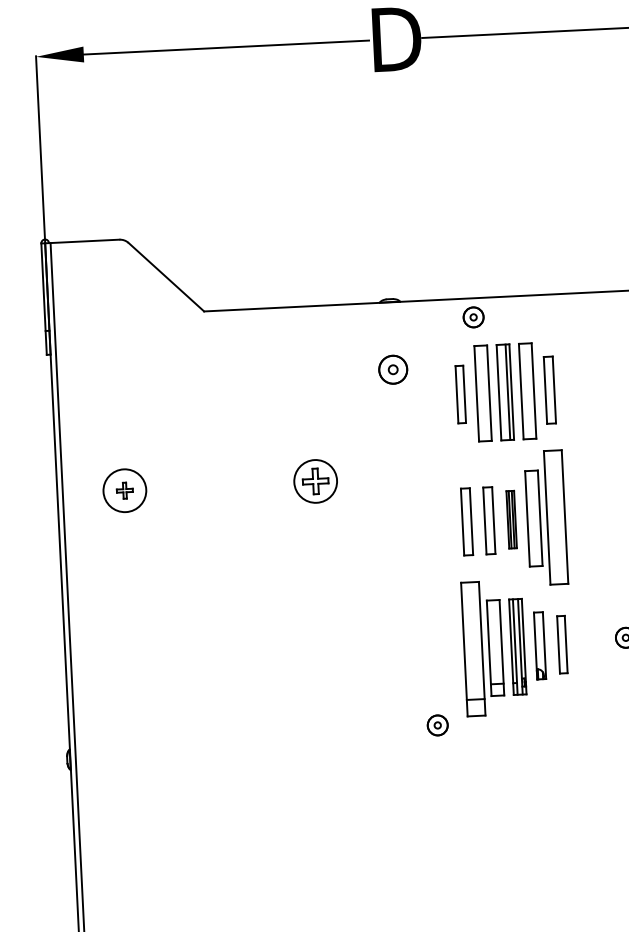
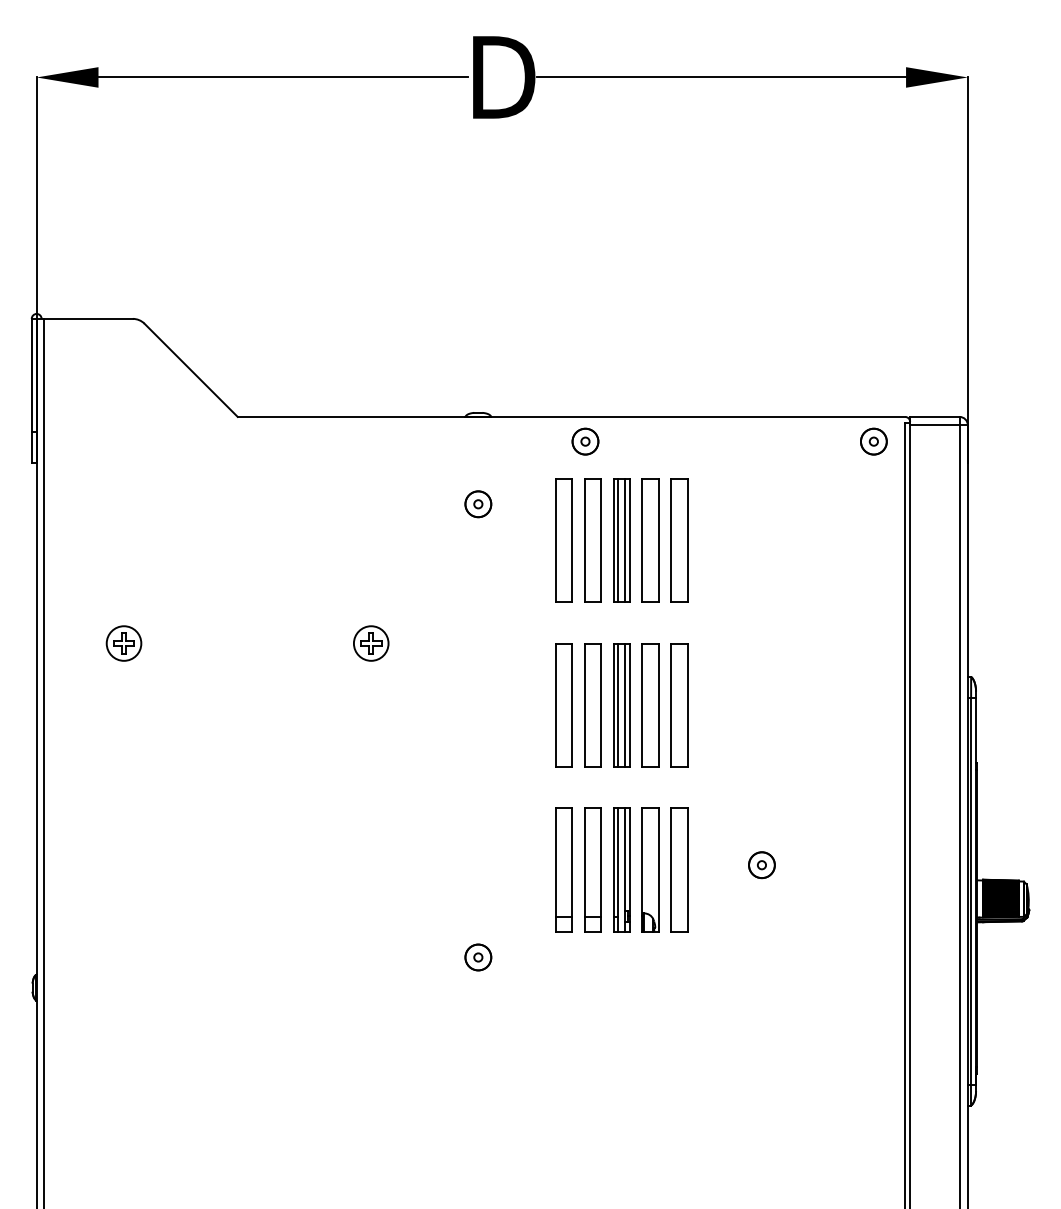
part: (393, 369) -> (478, 504), size x0.71
part: (549, 390) -> (679, 540), size x1.43
line: (502, 392) -> (618, 540), added
part: (460, 394) -> (563, 540), size x1.67
part: (316, 481) -> (371, 643), size x0.62
circle: (124, 490) -> (123, 643), size x0.62
part: (556, 517) -> (679, 705), size x0.71
part: (511, 519) -> (621, 705), size x1.67
part: (489, 520) -> (592, 705), size x1.43
part: (466, 521) -> (563, 705), size x1.43
part: (562, 644) -> (679, 869), size x1.67
part: (540, 645) -> (650, 869), size x1.43
part: (472, 648) -> (563, 869), size x0.71
part: (437, 725) -> (478, 957), moved

